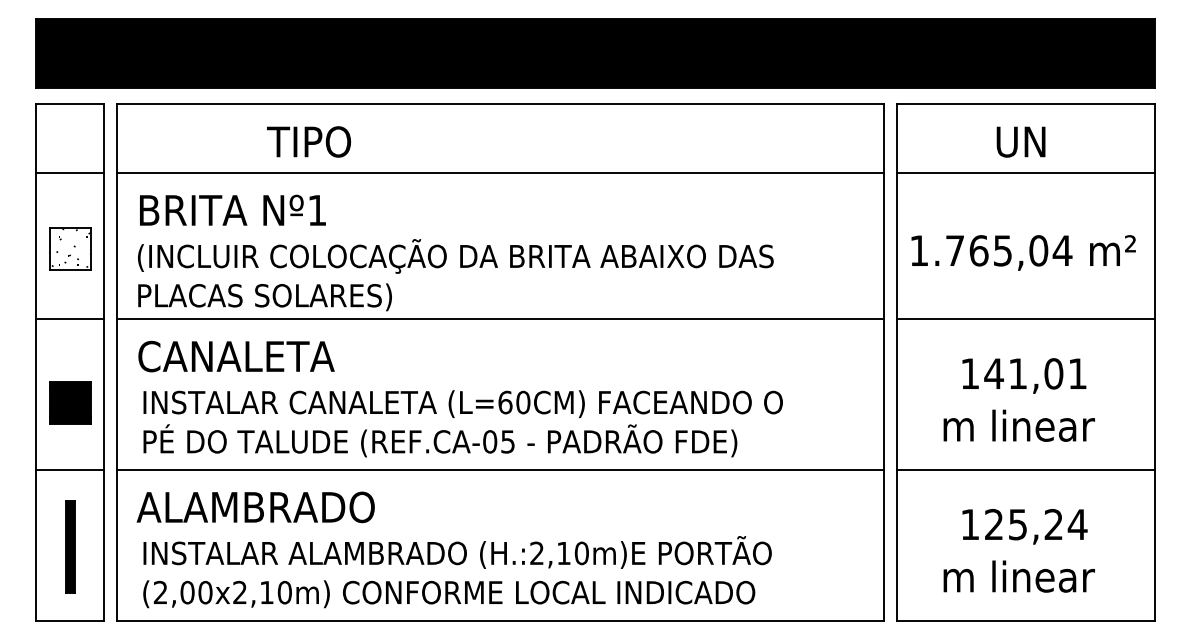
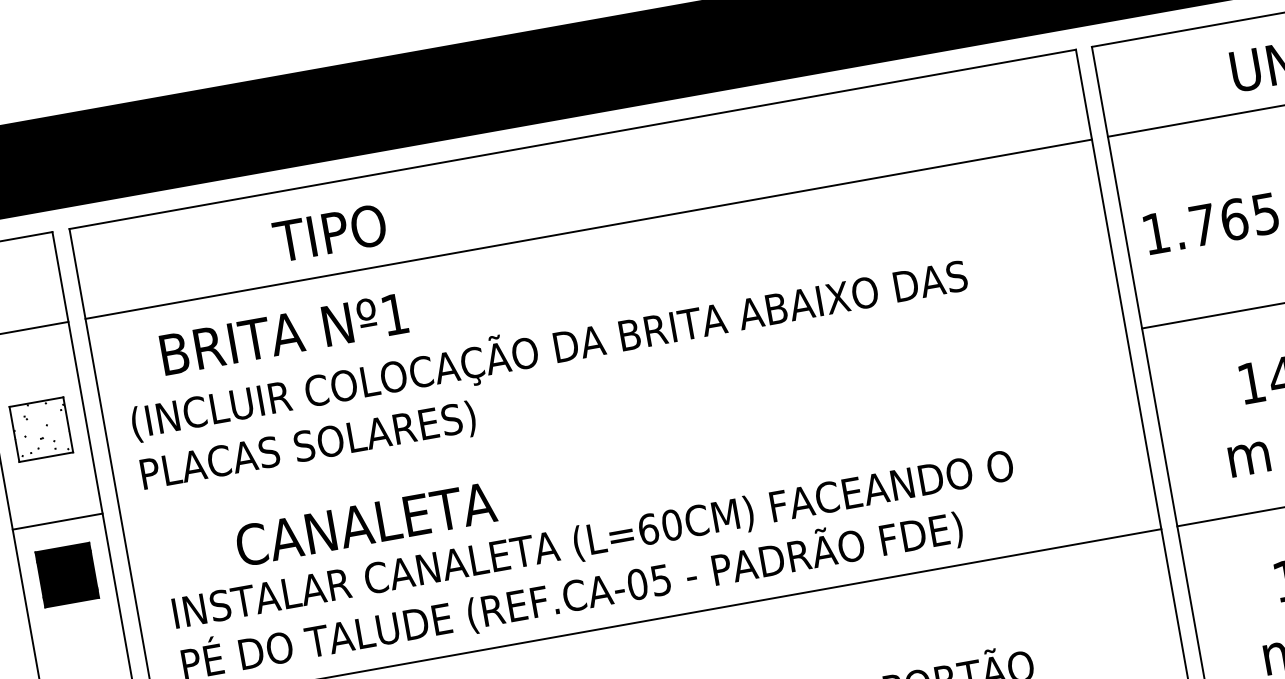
text: (232, 209) -> (283, 333), moved
line: (500, 319) -> (622, 421), removed
text: (236, 356) -> (366, 524), moved
part: (70, 402) -> (67, 574), moved

